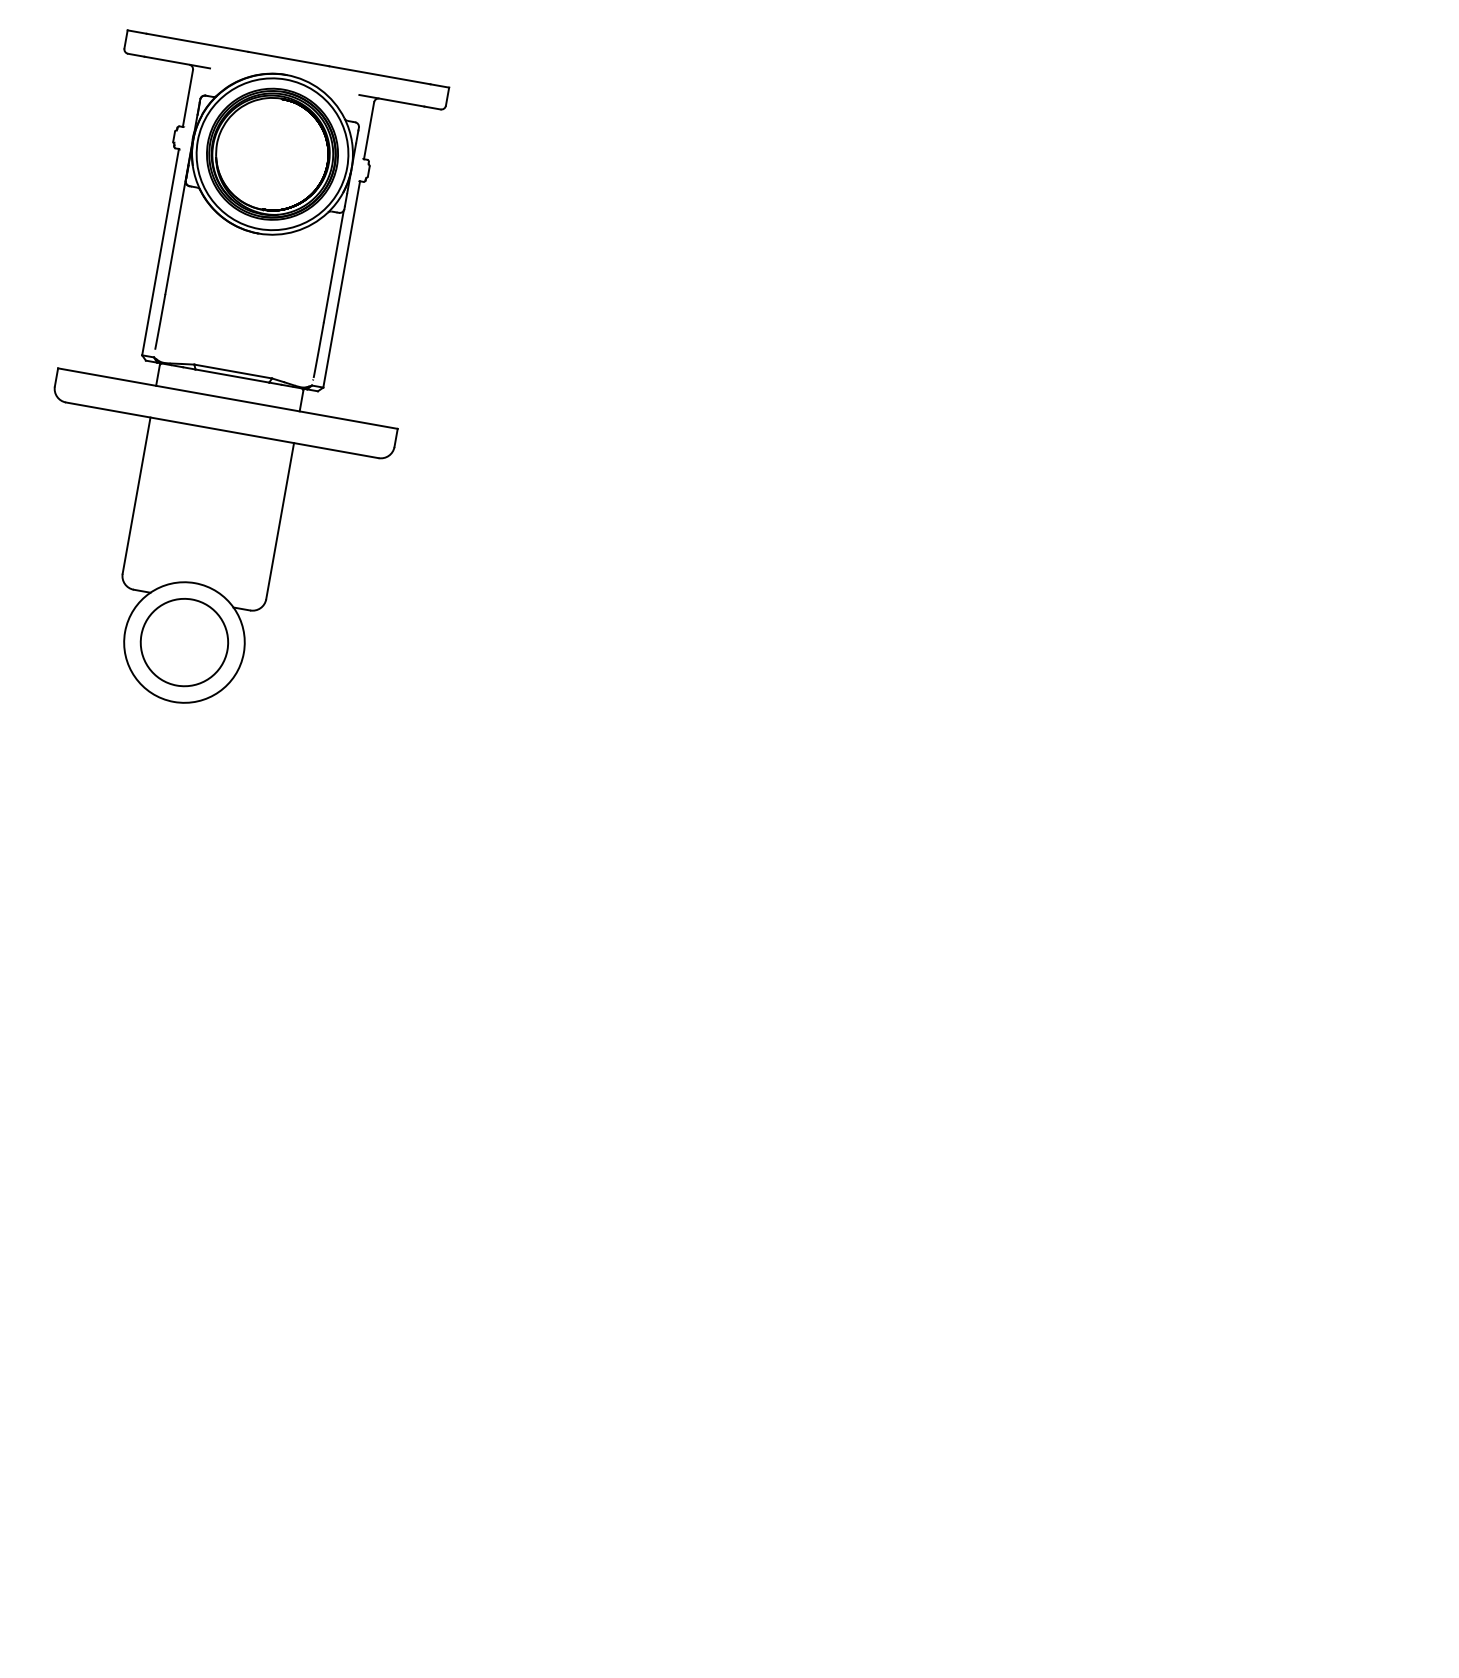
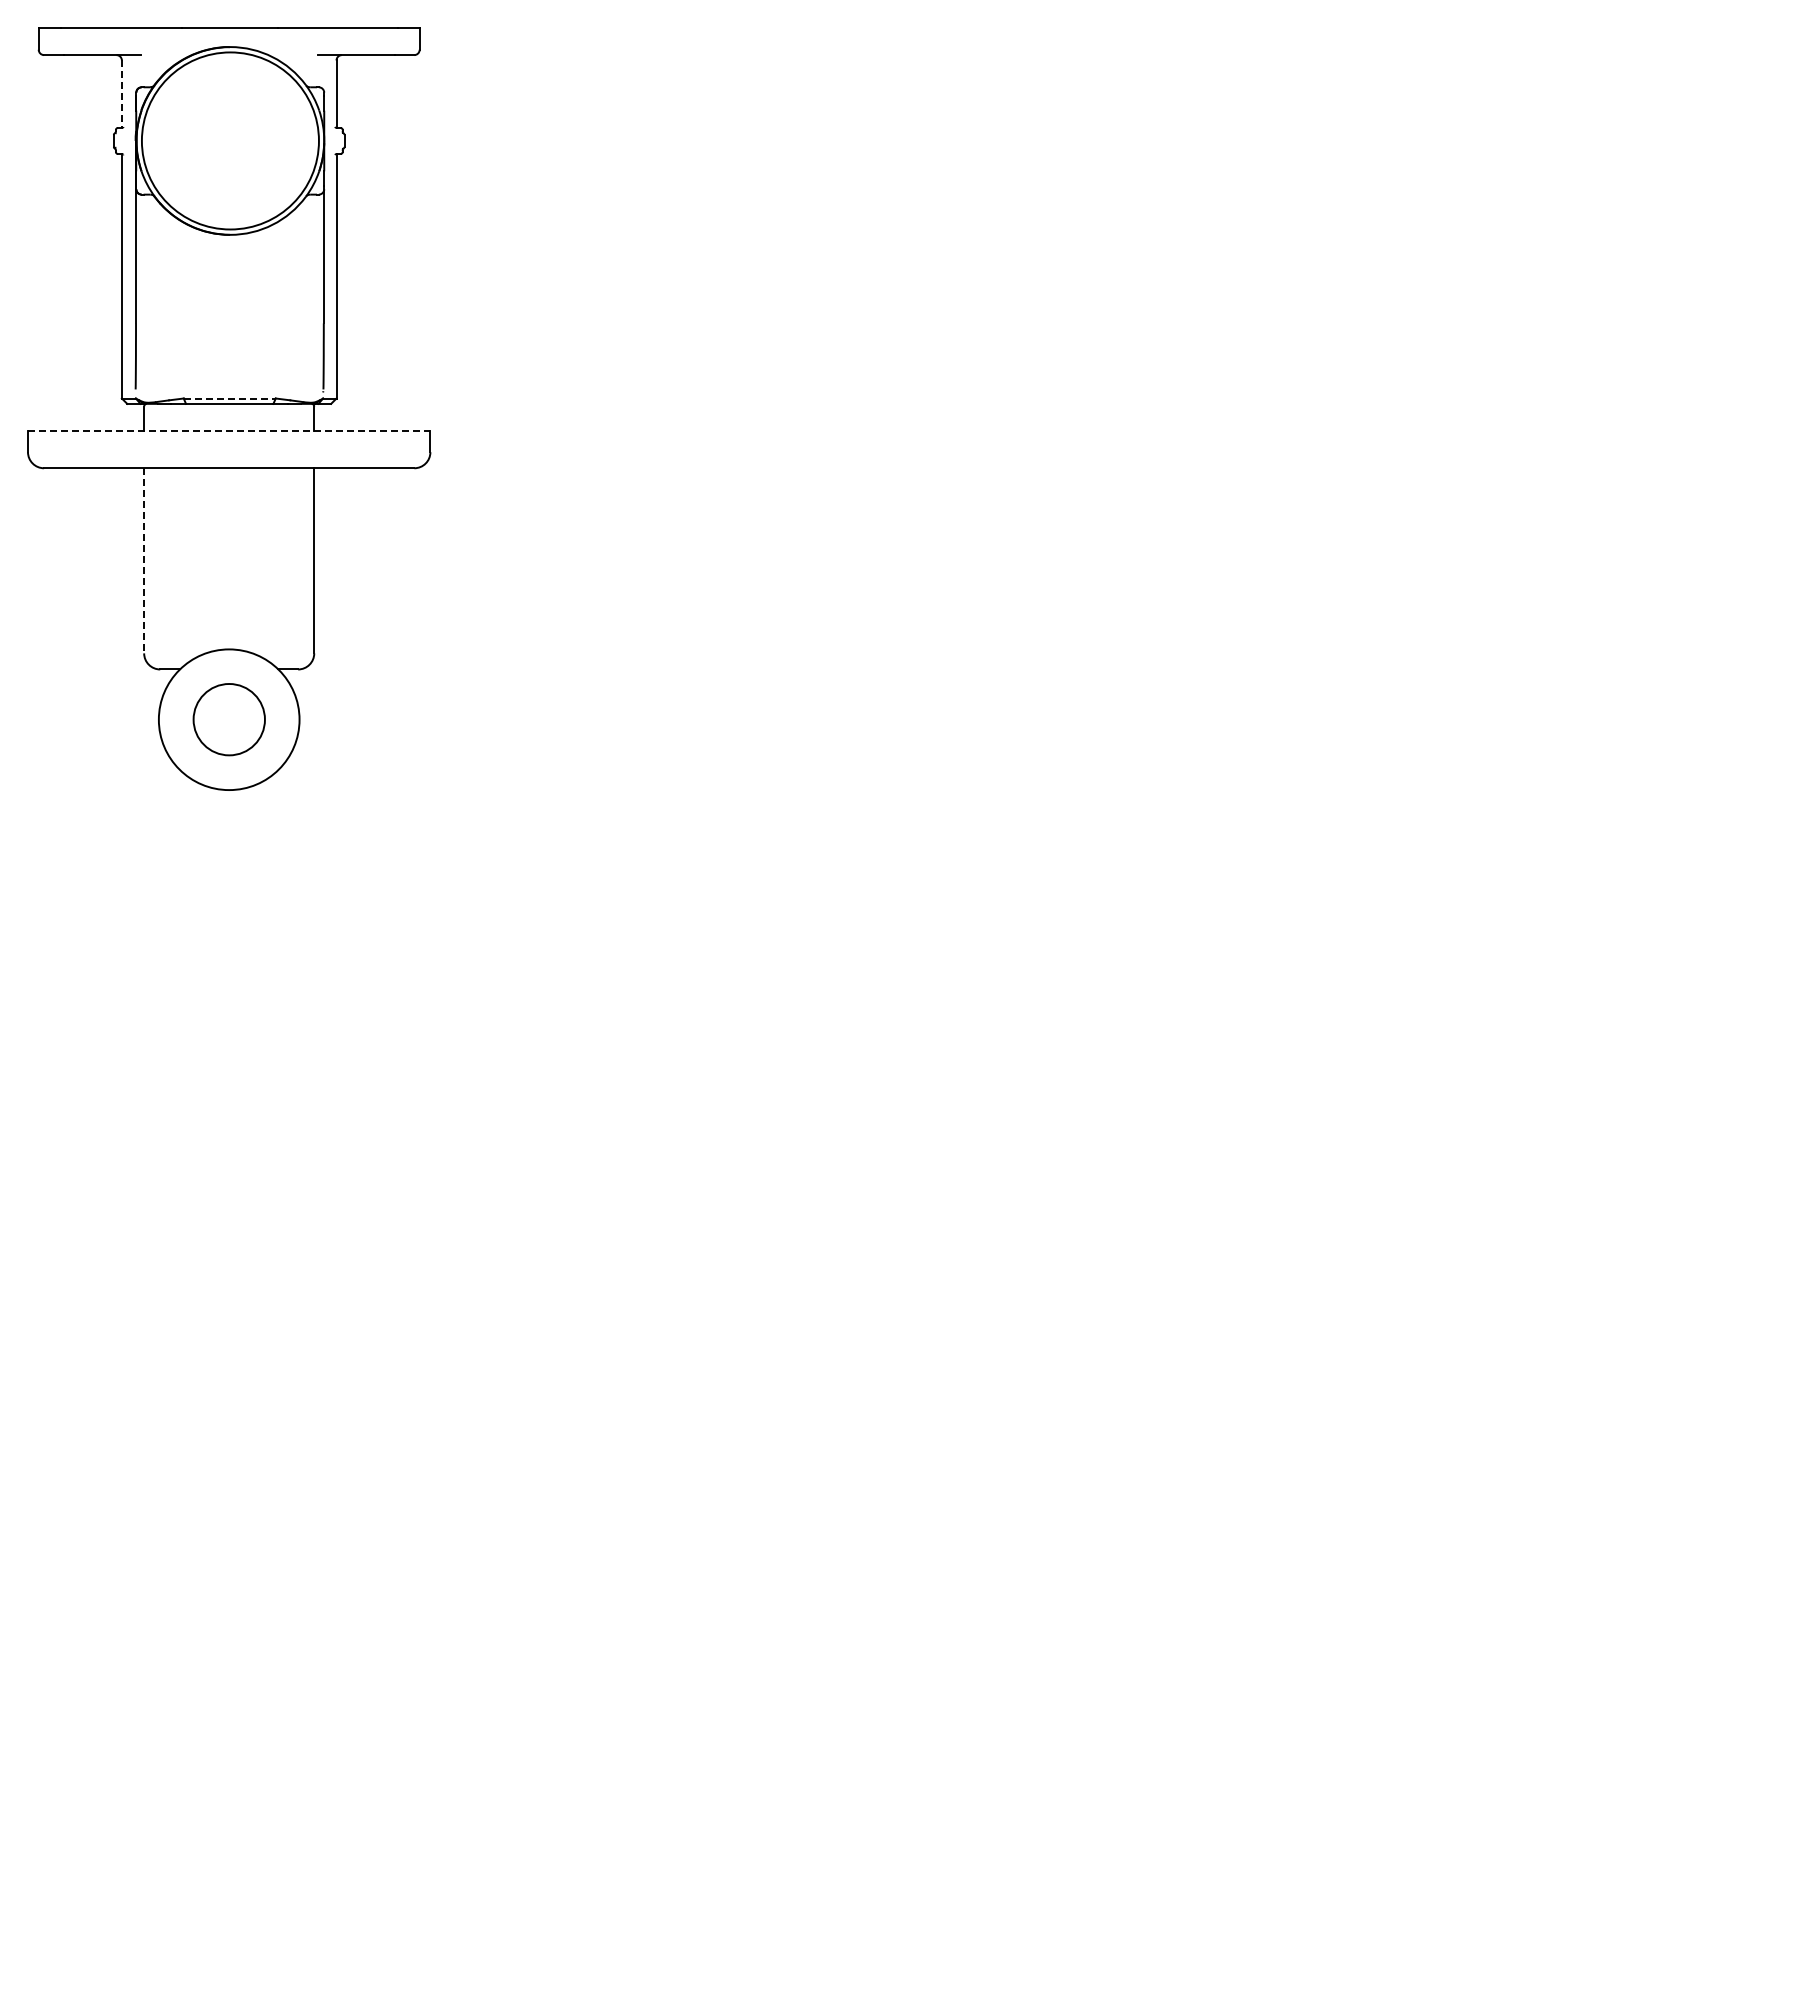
line: (187, 98) -> (121, 94), solid -> dashed
part: (272, 153) -> (230, 140), removed
line: (233, 371) -> (230, 398), solid -> dashed
line: (228, 398) -> (229, 430), solid -> dashed
line: (136, 495) -> (144, 560), solid -> dashed
circle: (184, 642) -> (229, 719), size x0.7

